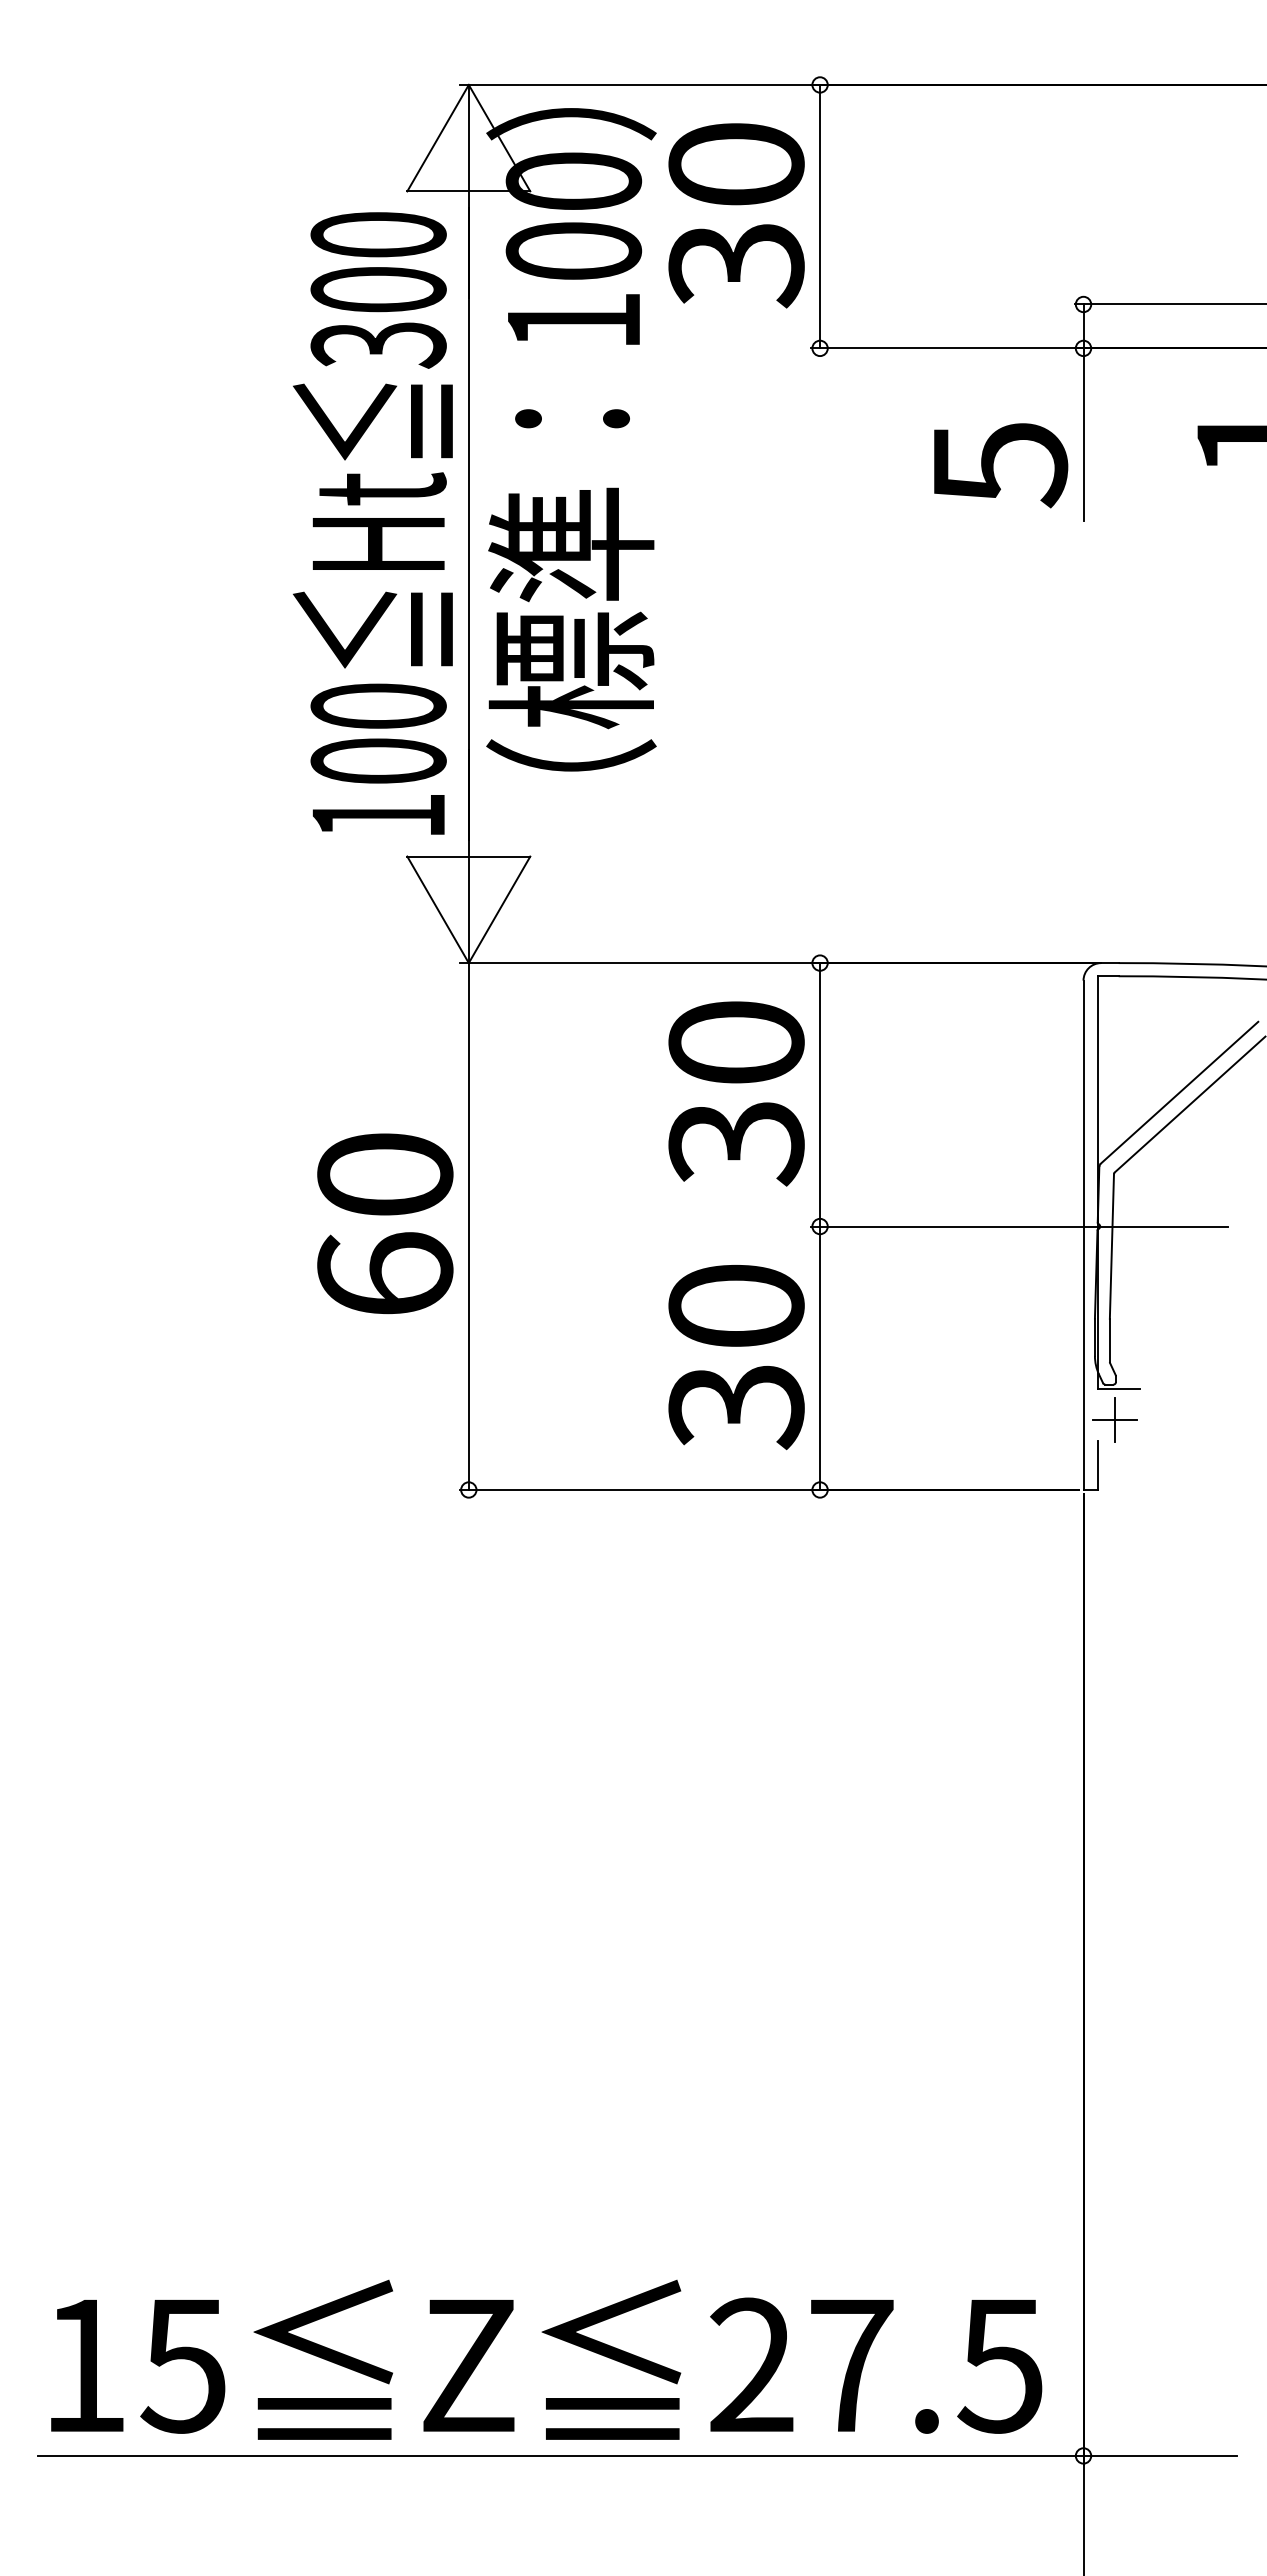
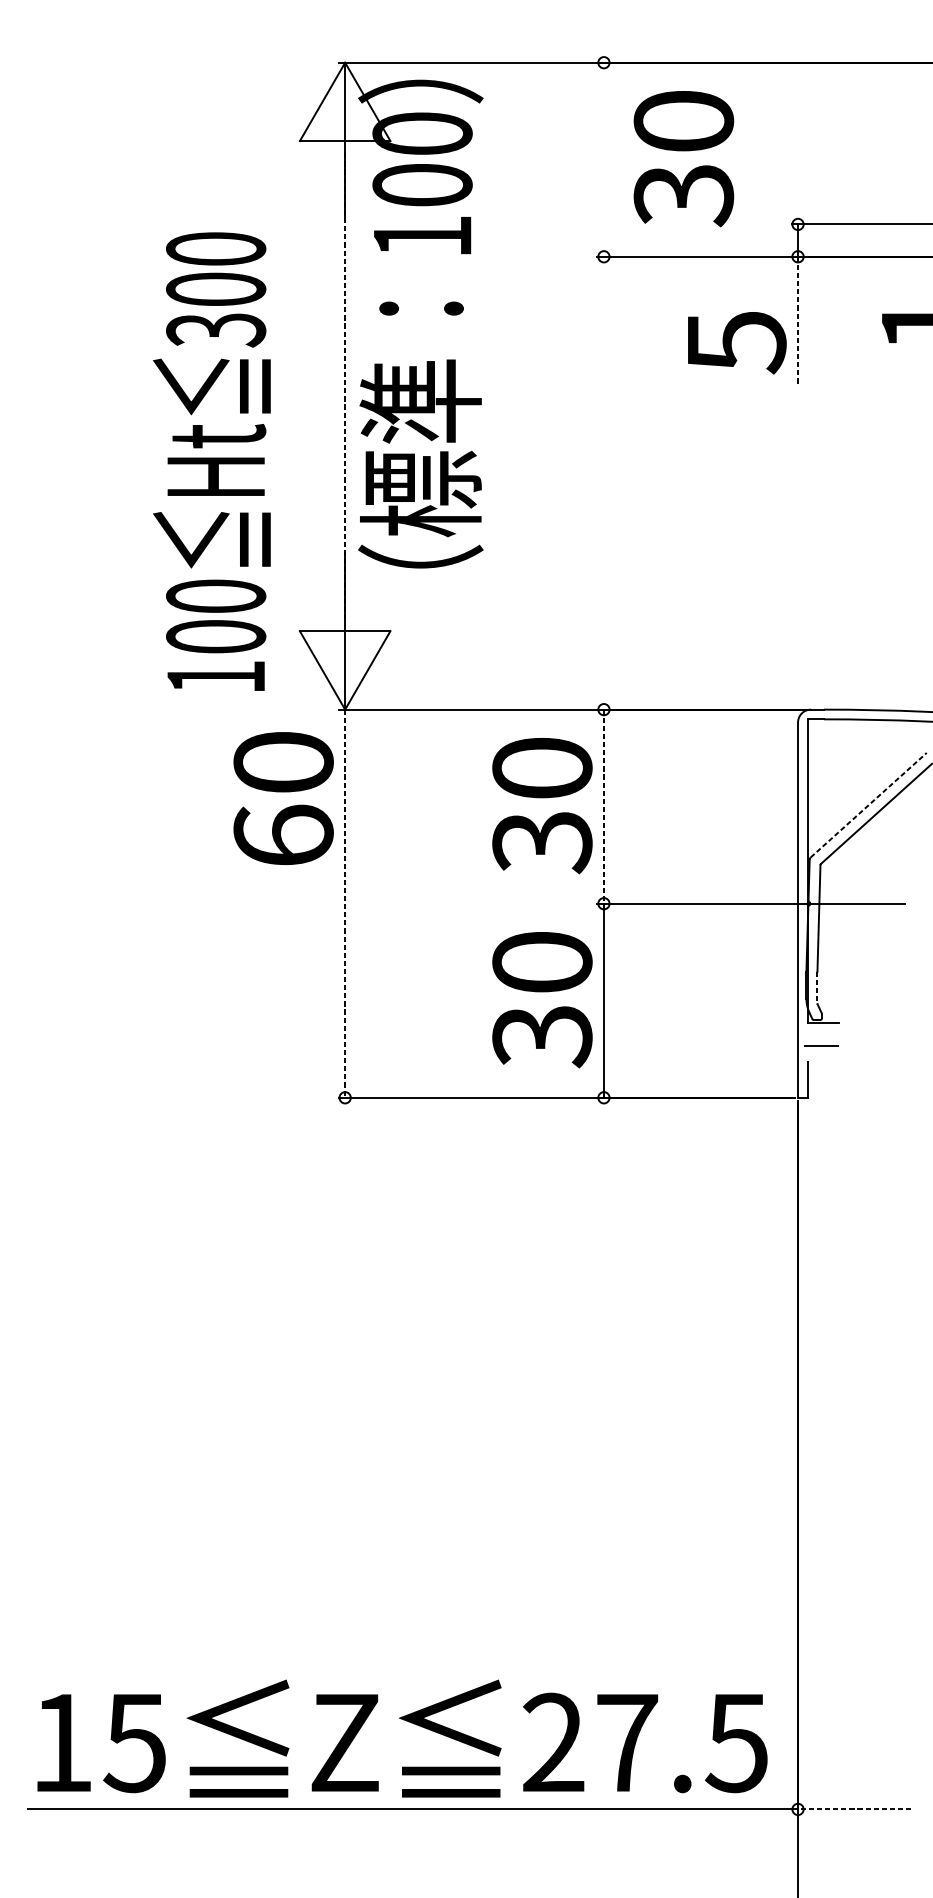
text: (736, 215) -> (683, 158), moved
line: (820, 216) -> (604, 159), removed
line: (1083, 435) -> (798, 320), solid -> dashed
text: (372, 523) -> (211, 461), moved
line: (468, 524) -> (344, 386), solid -> dashed
line: (1179, 1092) -> (868, 804), solid -> dashed
line: (820, 1094) -> (604, 806), solid -> dashed
text: (385, 1223) -> (283, 798), moved
line: (468, 1227) -> (344, 904), solid -> dashed
line: (1109, 1340) -> (817, 987), solid -> dashed
line: (1115, 1419) -> (821, 1045), removed
line: (1160, 2455) -> (854, 1809), solid -> dashed

